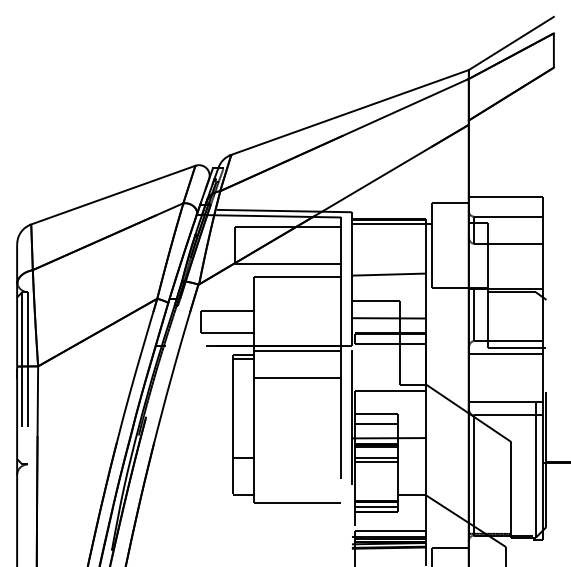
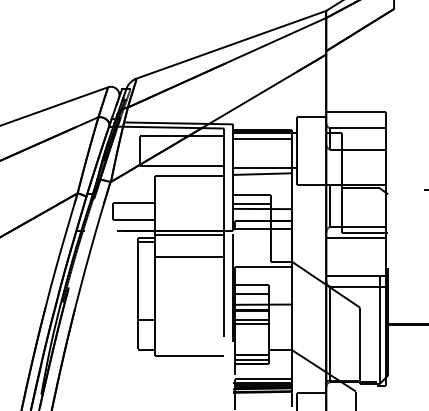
line: (388, 230) -> (262, 138), added
line: (391, 267) -> (264, 168), added
line: (375, 311) -> (251, 203), added

